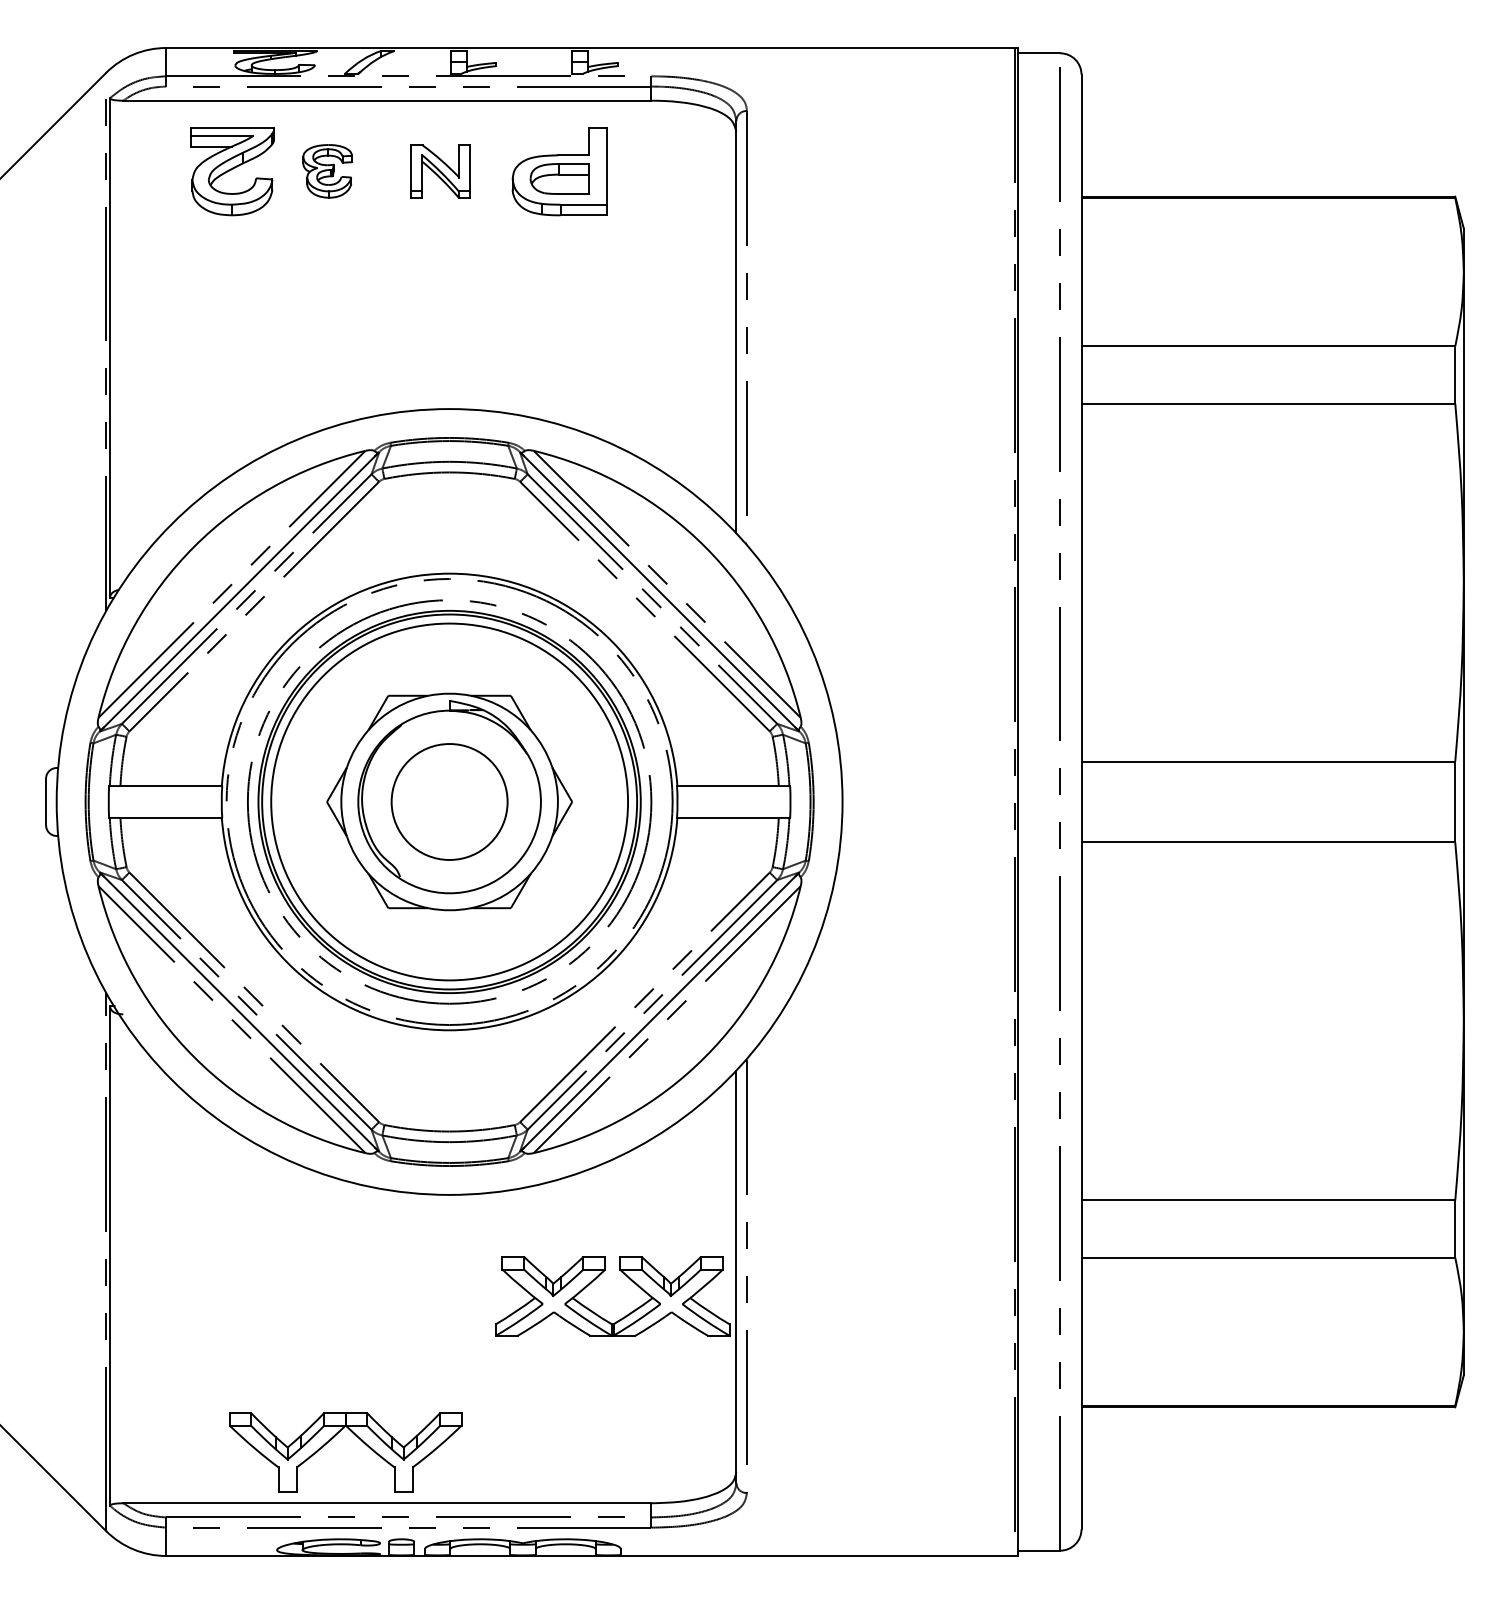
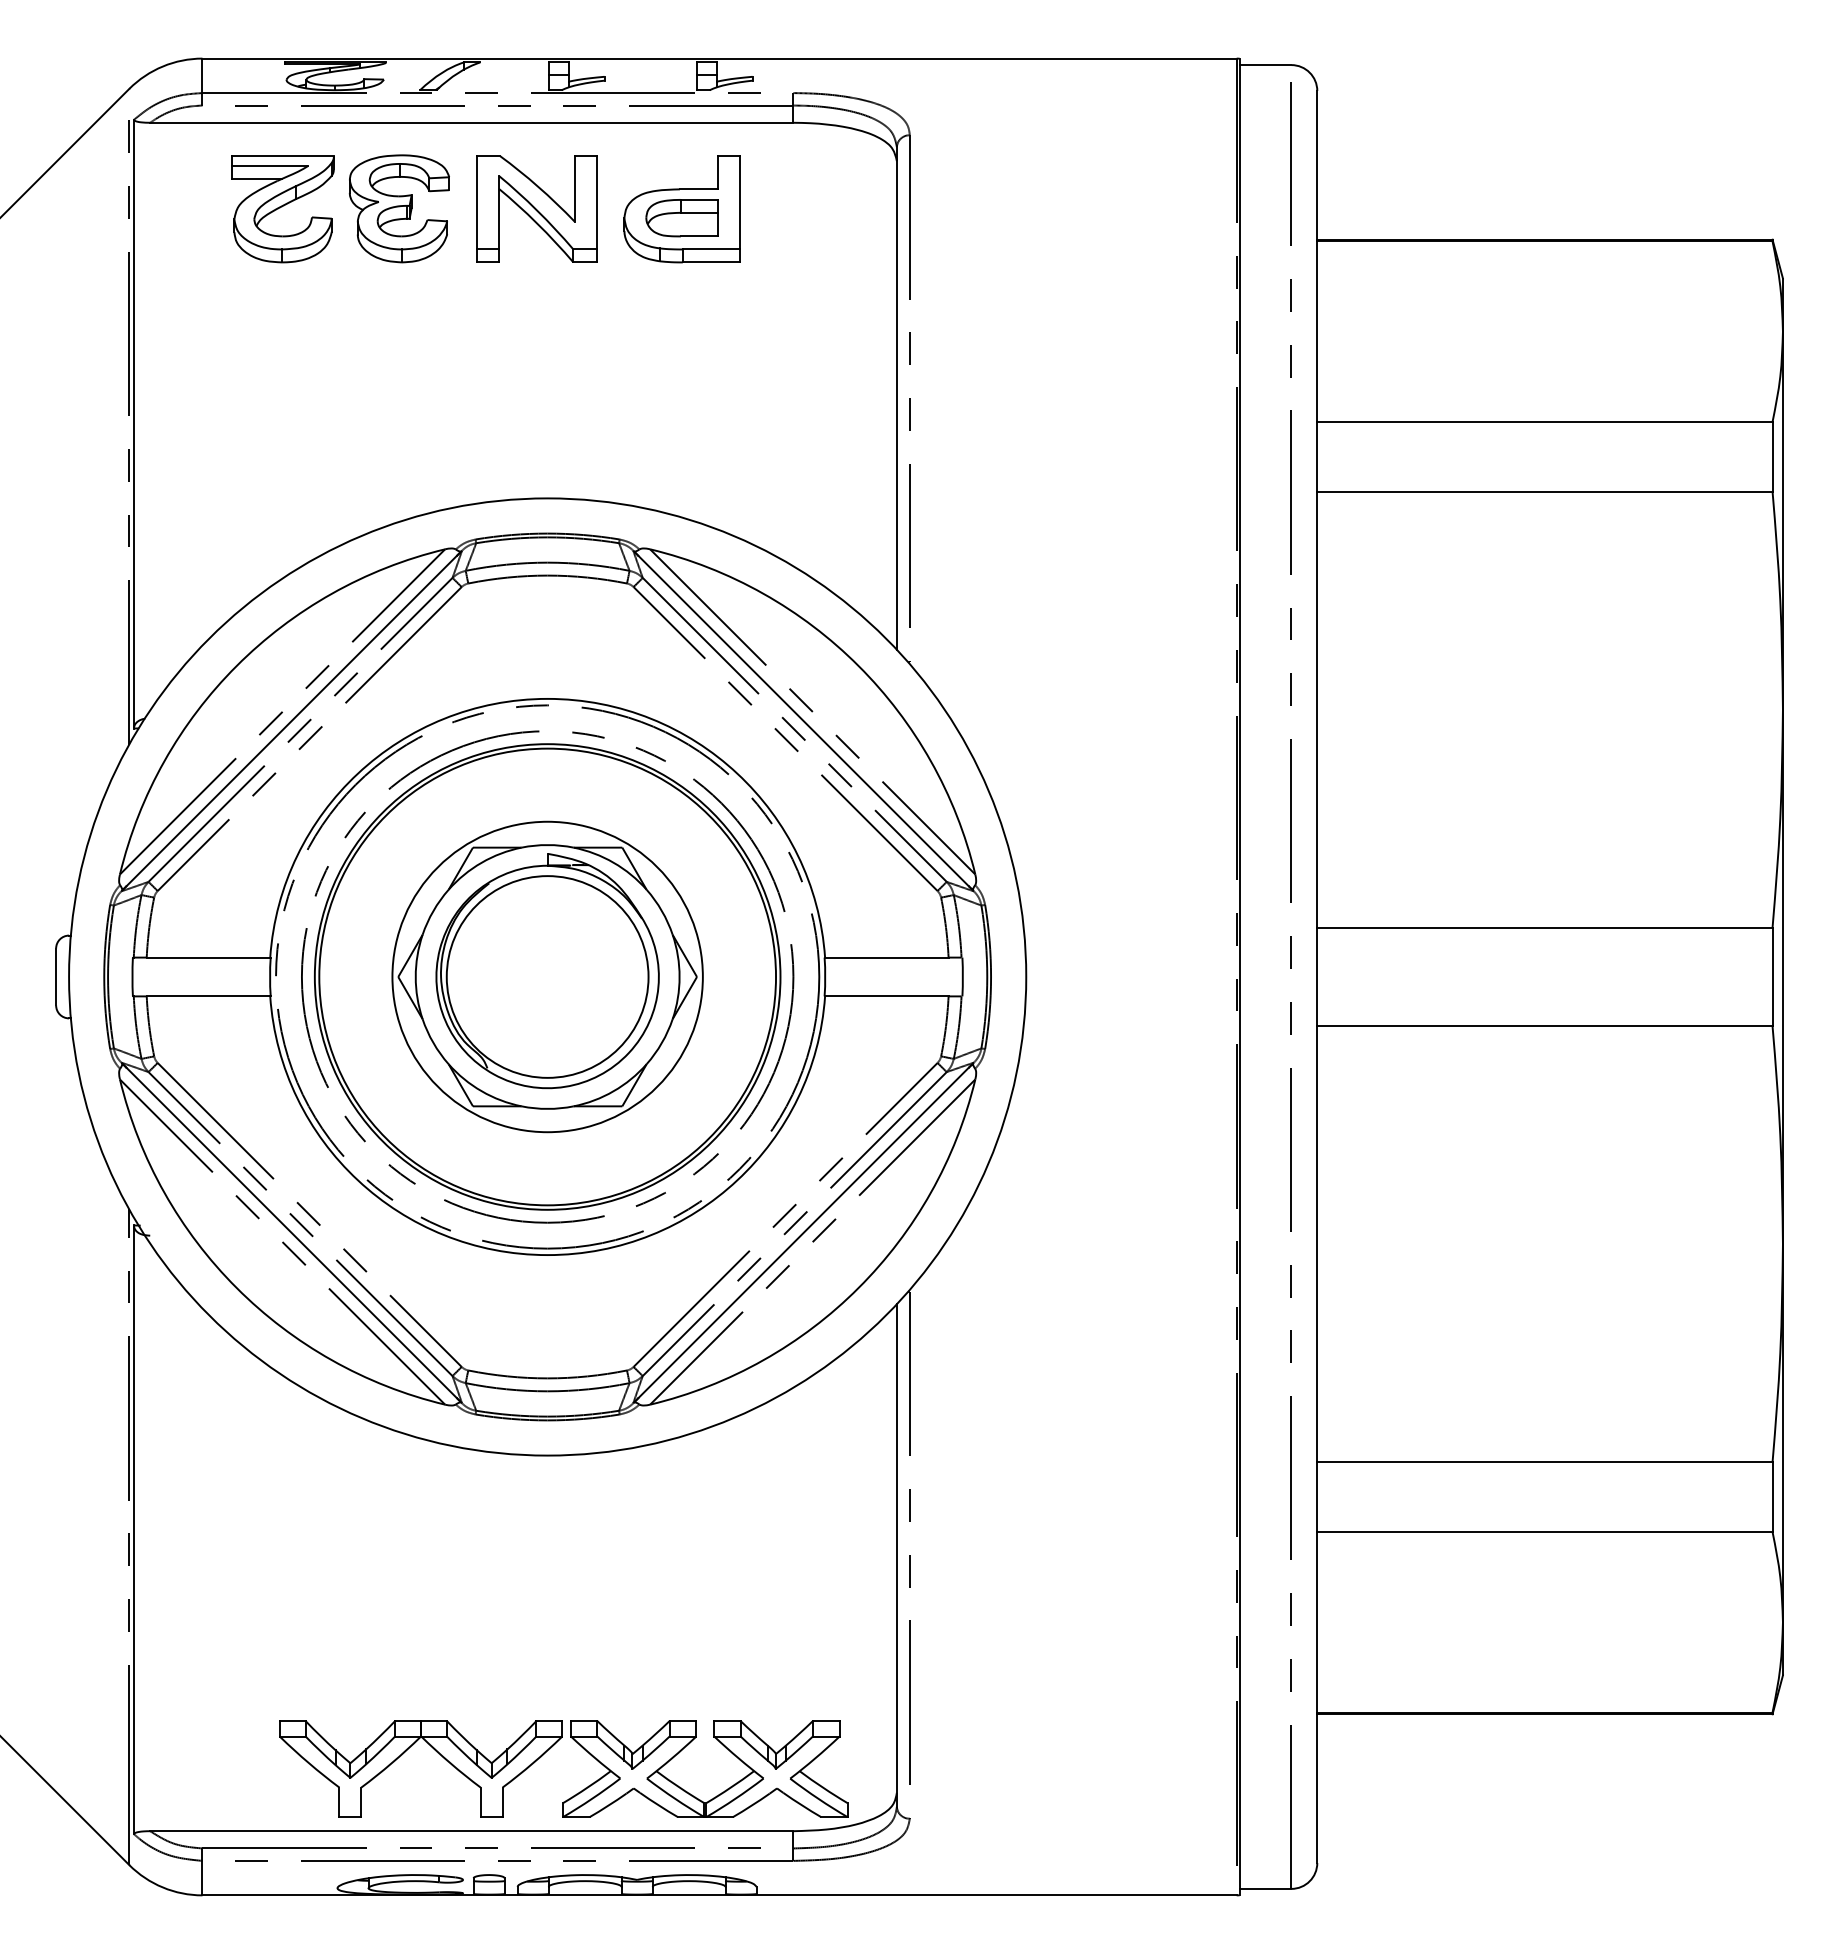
part: (327, 171) -> (398, 208), size x1.67
part: (440, 171) -> (536, 208), size x1.67
circle: (449, 801) -> (547, 976), size x0.71
circle: (449, 801) -> (547, 976), size x1.43
part: (629, 1279) -> (725, 1748), moved

